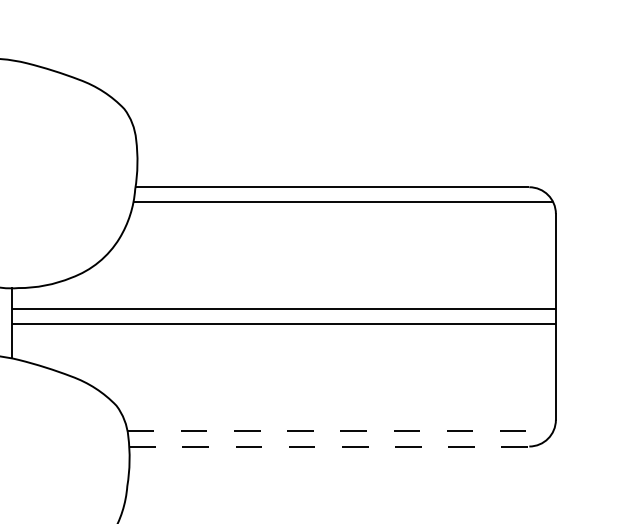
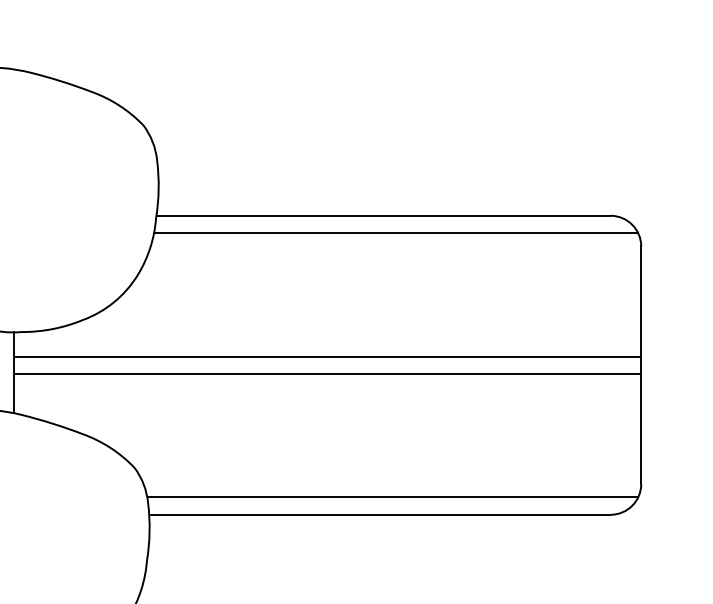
line: (341, 431) -> (393, 497), dashed -> solid
line: (328, 446) -> (379, 514), dashed -> solid

